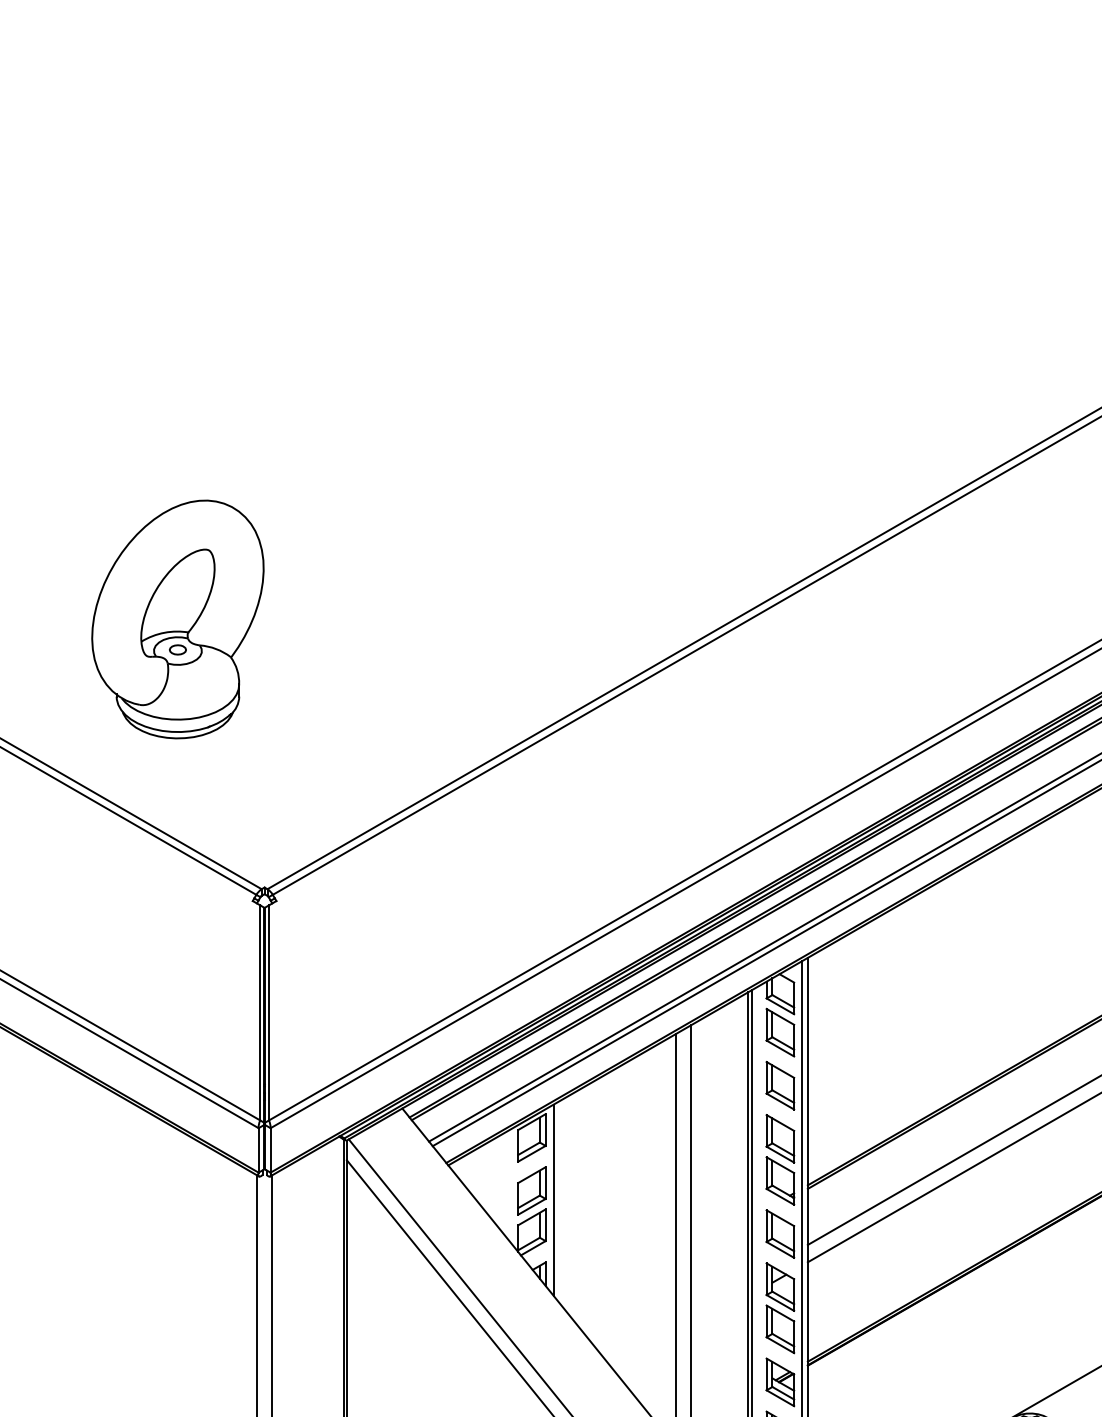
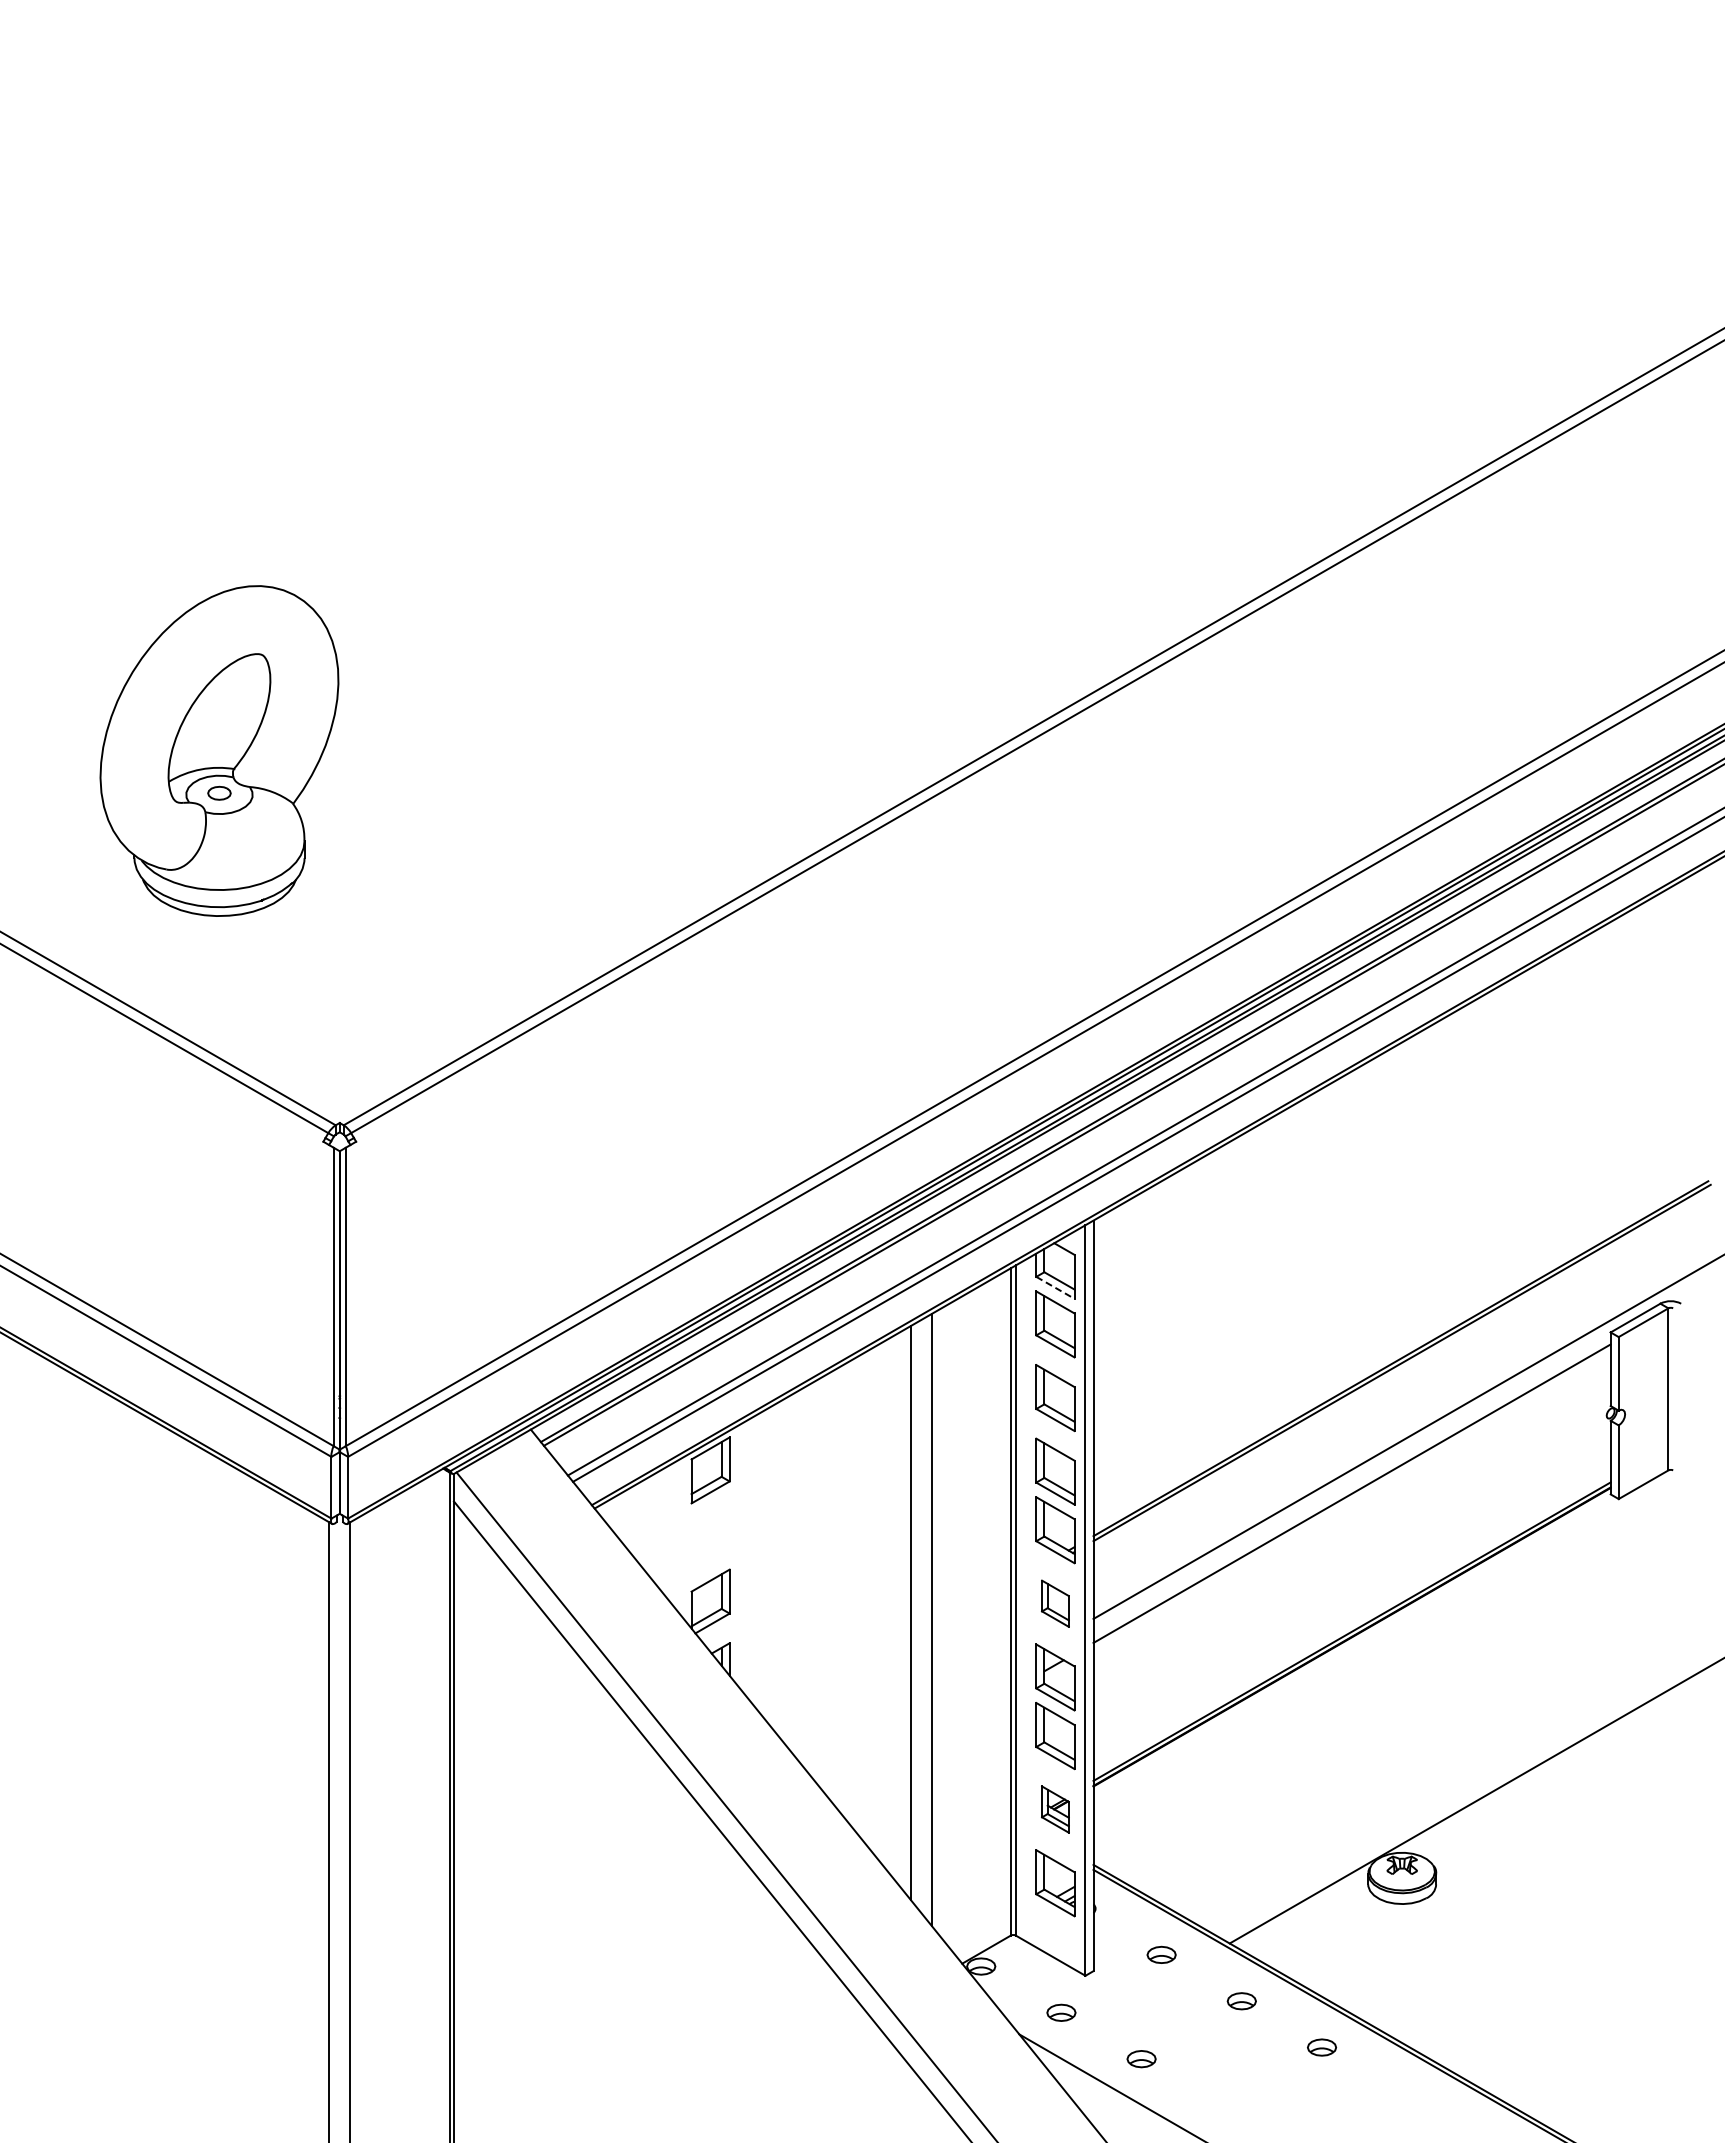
line: (780, 1006) -> (1055, 1288), solid -> dashed
part: (531, 1191) -> (710, 1544), removed
line: (553, 1199) -> (740, 1556), removed
part: (780, 1233) -> (1055, 1603), size x0.7
part: (780, 1382) -> (1055, 1809), size x0.7

